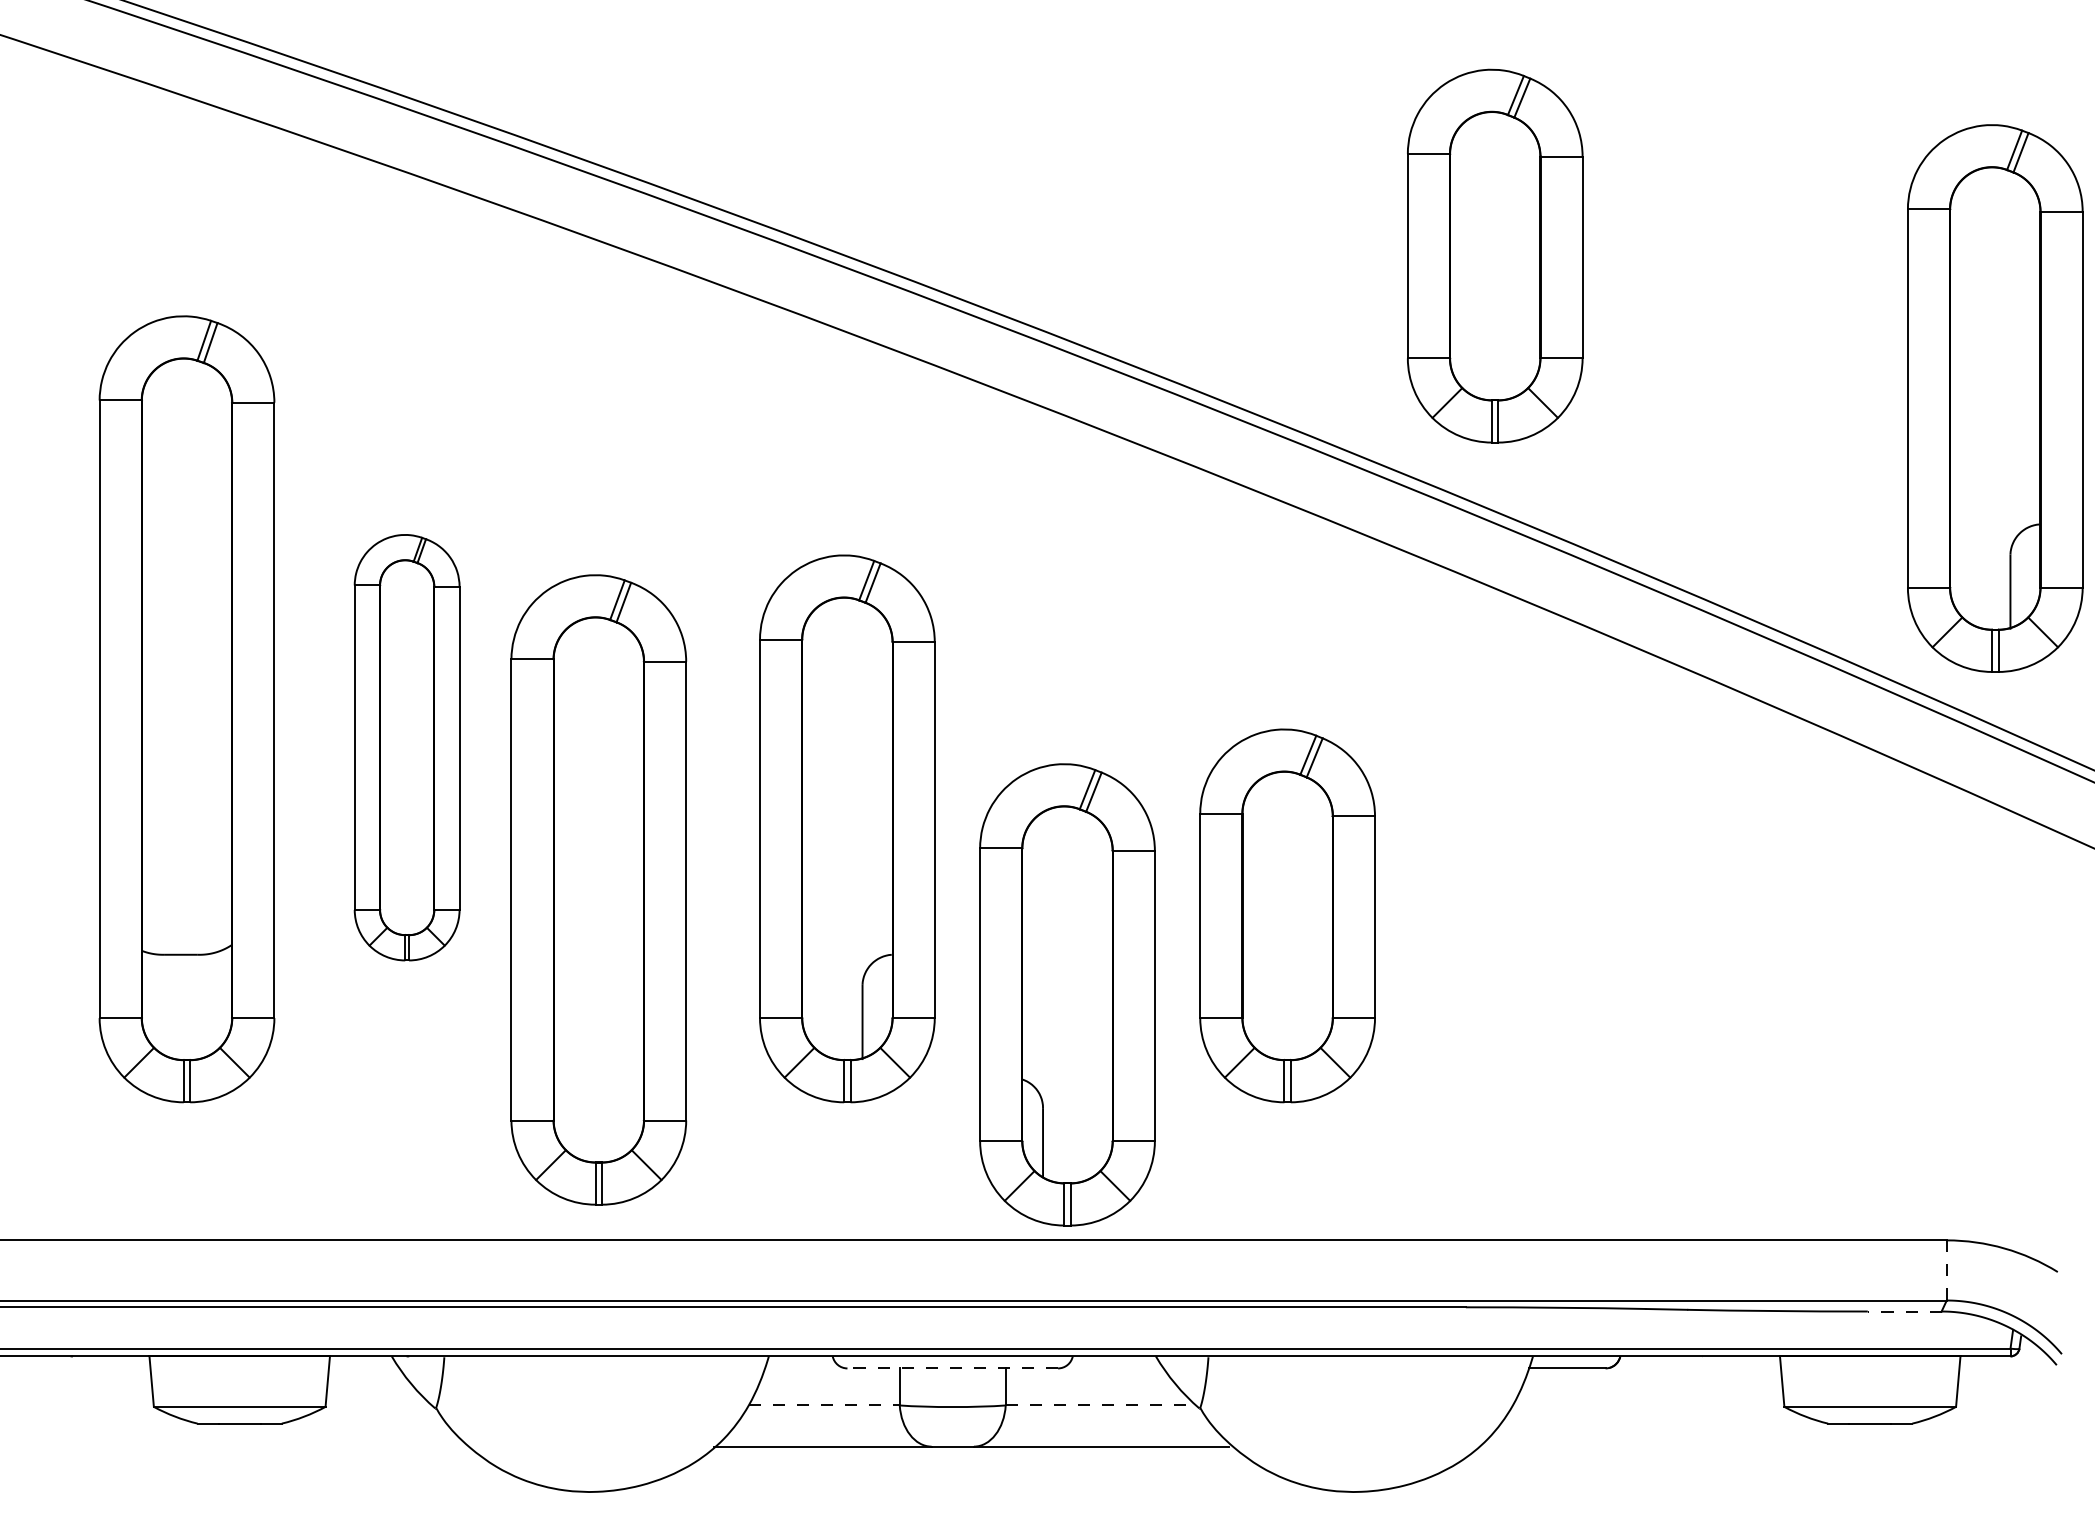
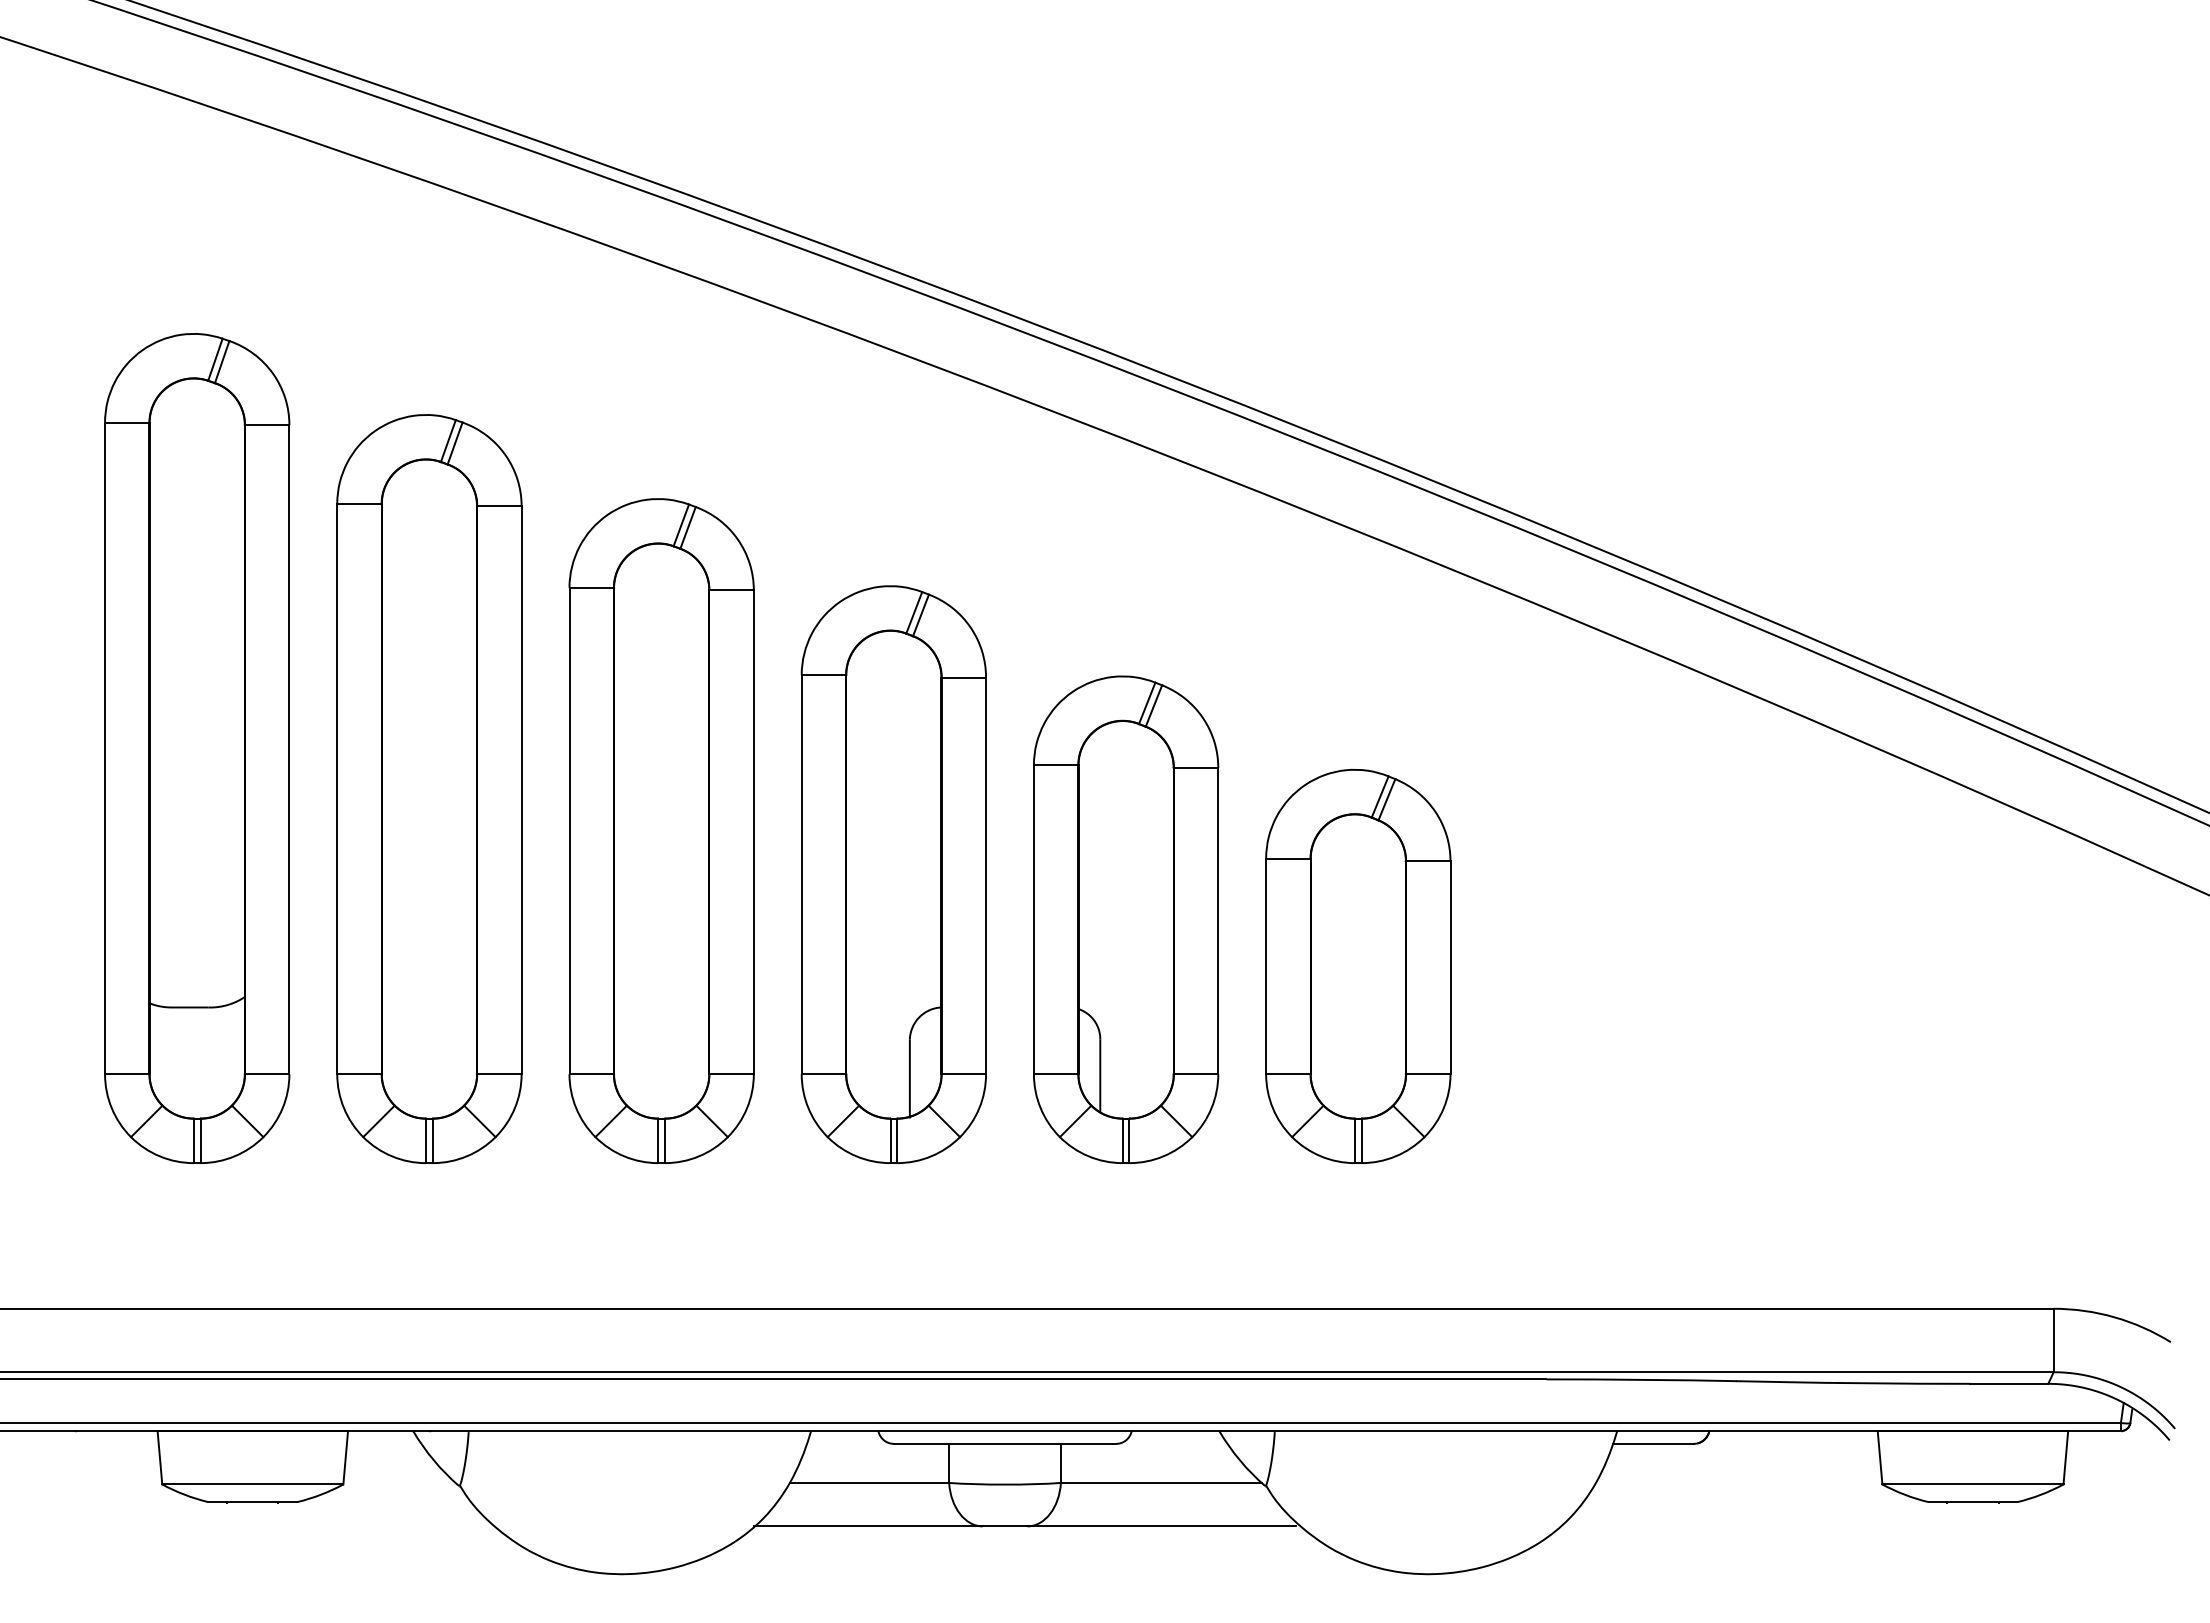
part: (1495, 255) -> (1577, 269), removed
part: (1994, 398) -> (2104, 420), removed
part: (407, 747) -> (429, 788), size x1.67
part: (598, 889) -> (661, 830), moved
part: (1067, 994) -> (1126, 919), moved
line: (1946, 1270) -> (2053, 1340), dashed -> solid
line: (1904, 1311) -> (2009, 1383), dashed -> solid
line: (952, 1368) -> (1004, 1443), dashed -> solid
line: (824, 1405) -> (869, 1482), dashed -> solid
line: (1101, 1405) -> (1161, 1482), dashed -> solid

